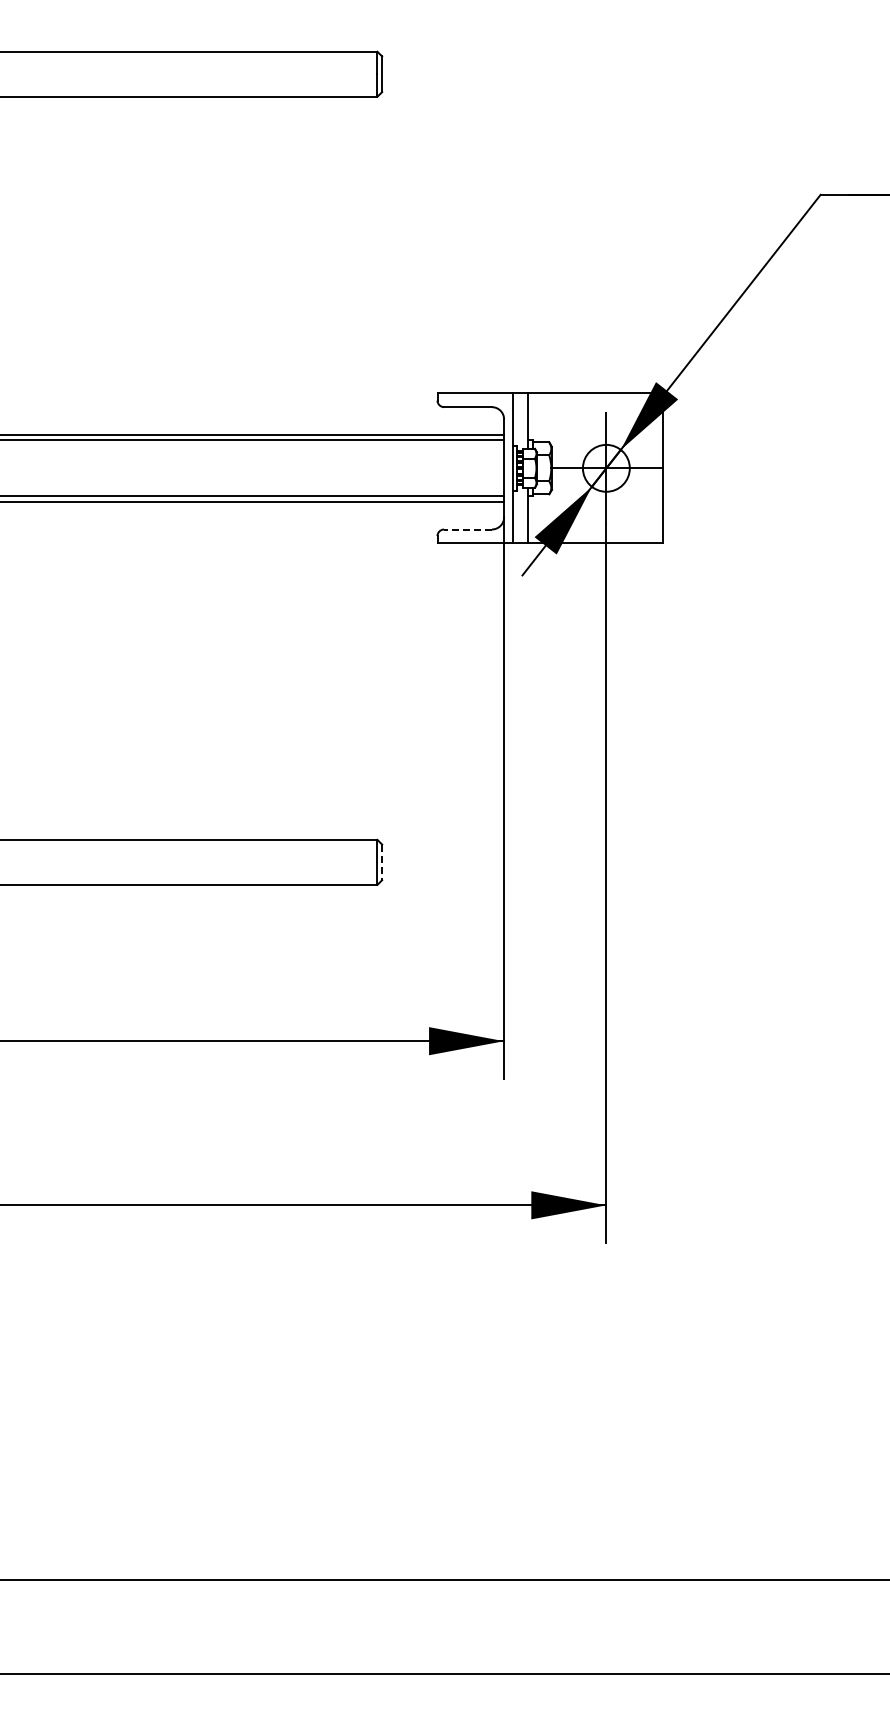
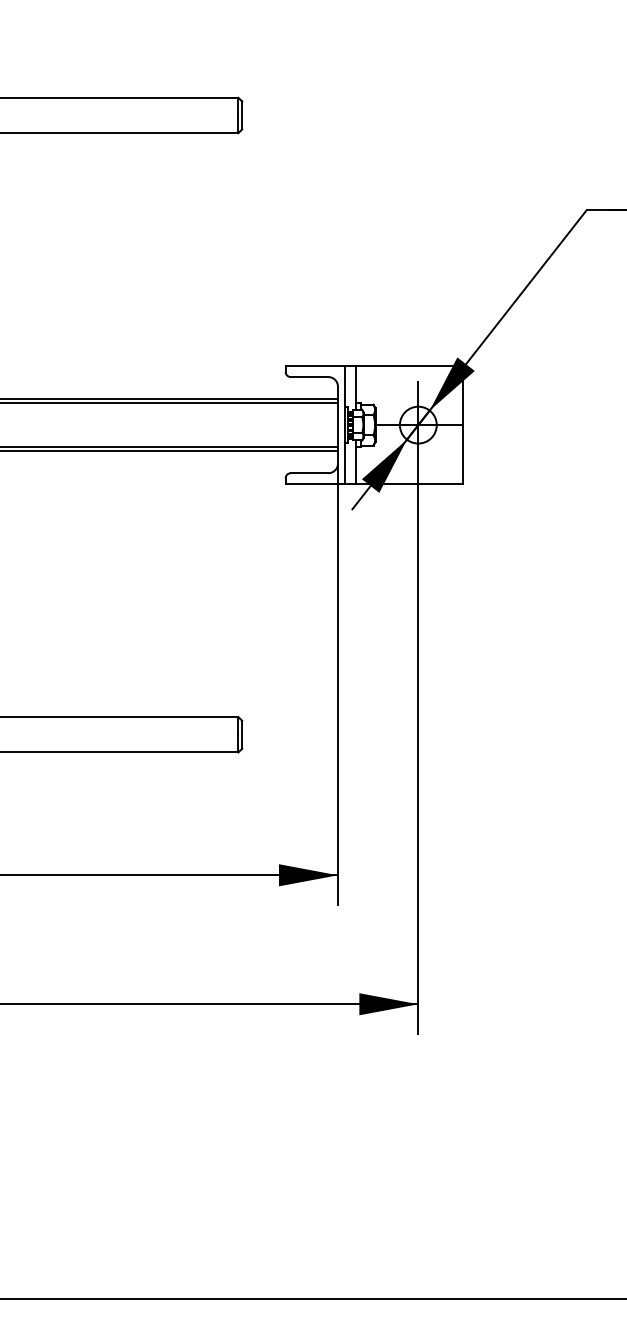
line: (467, 529) -> (309, 473), dashed -> solid
line: (382, 862) -> (242, 734), dashed -> solid

